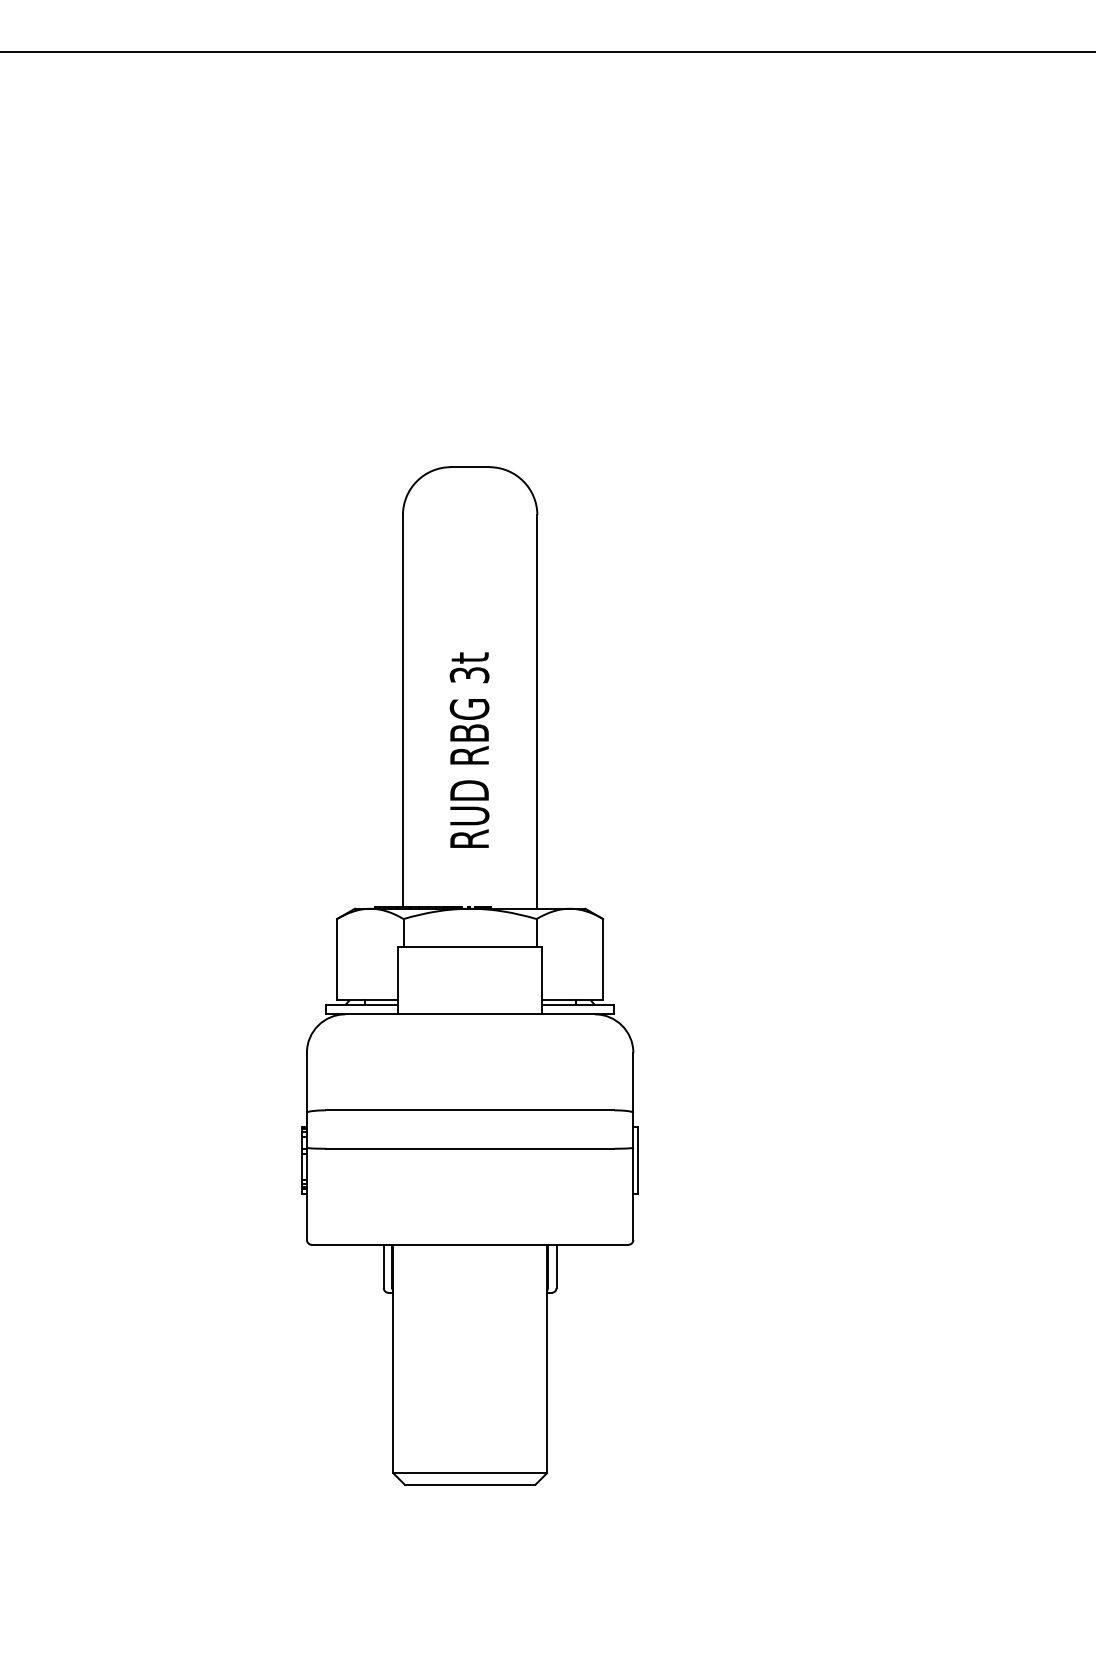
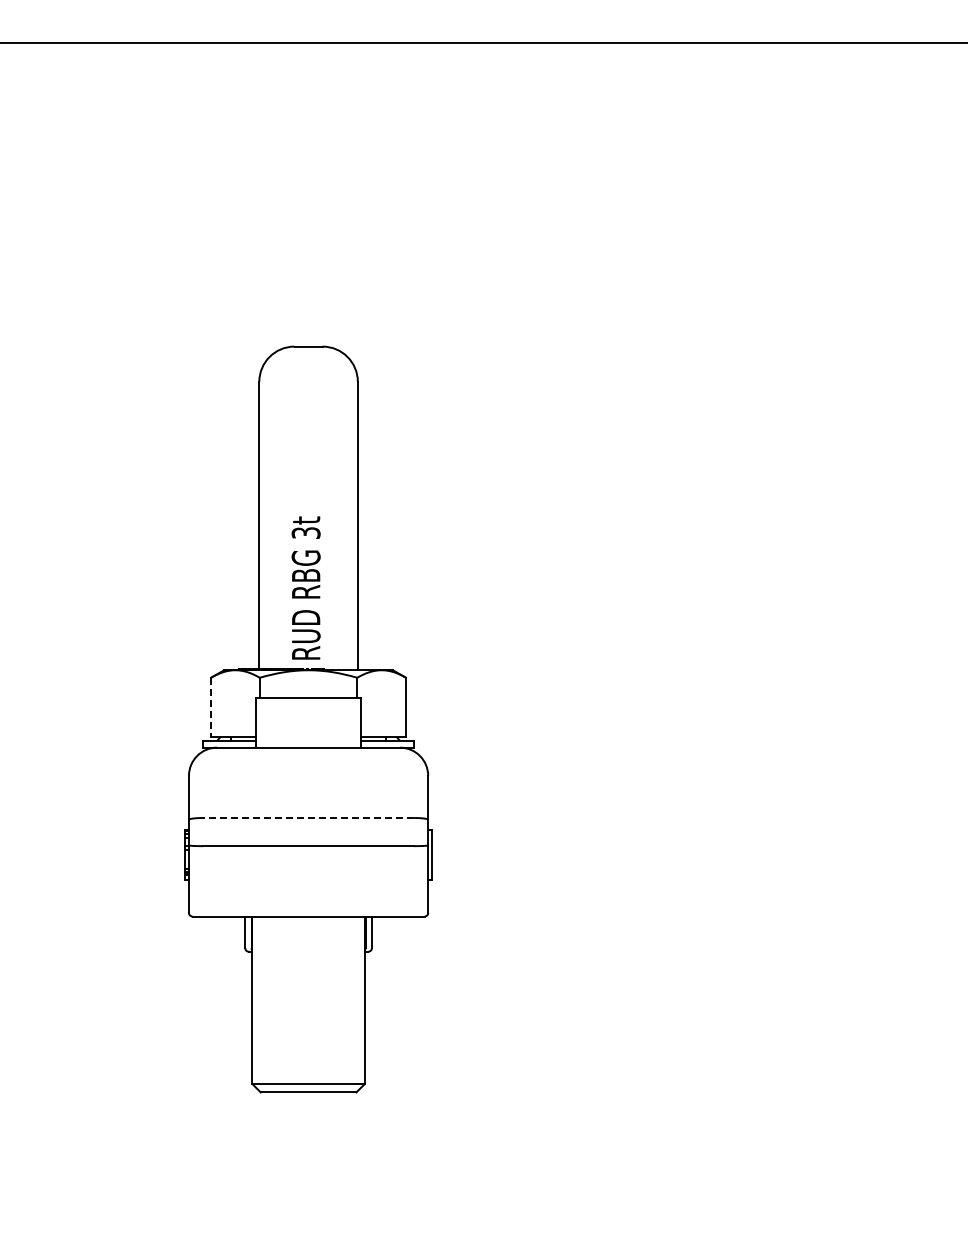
text: (468, 749) -> (305, 587), moved
line: (337, 959) -> (211, 707), solid -> dashed
line: (470, 1111) -> (308, 818), solid -> dashed

